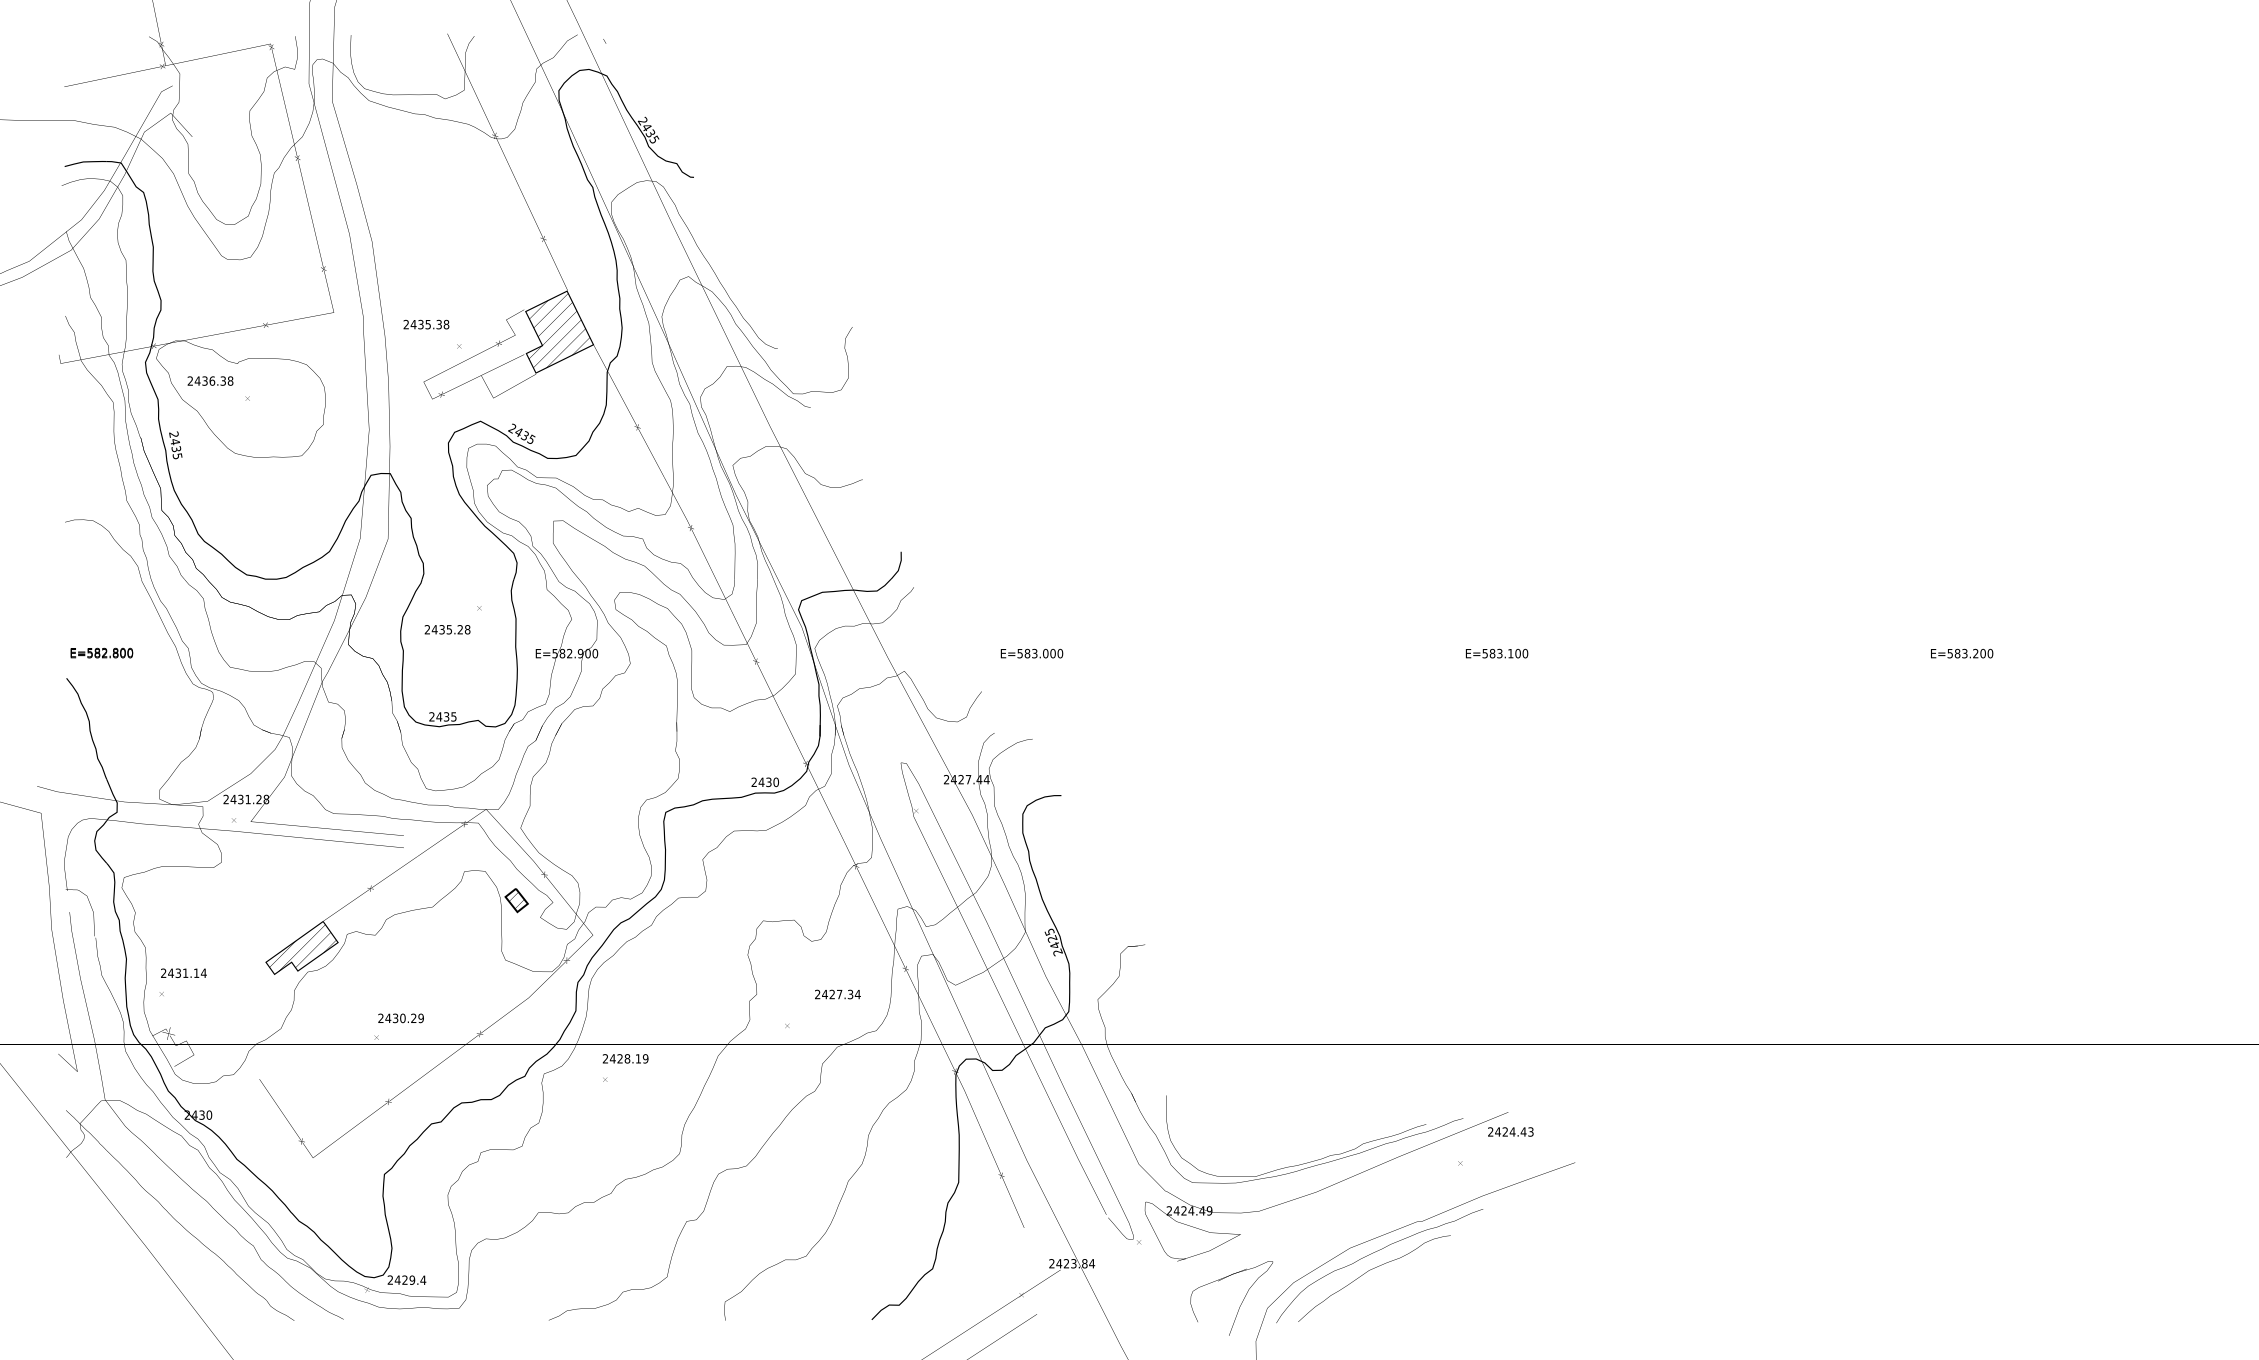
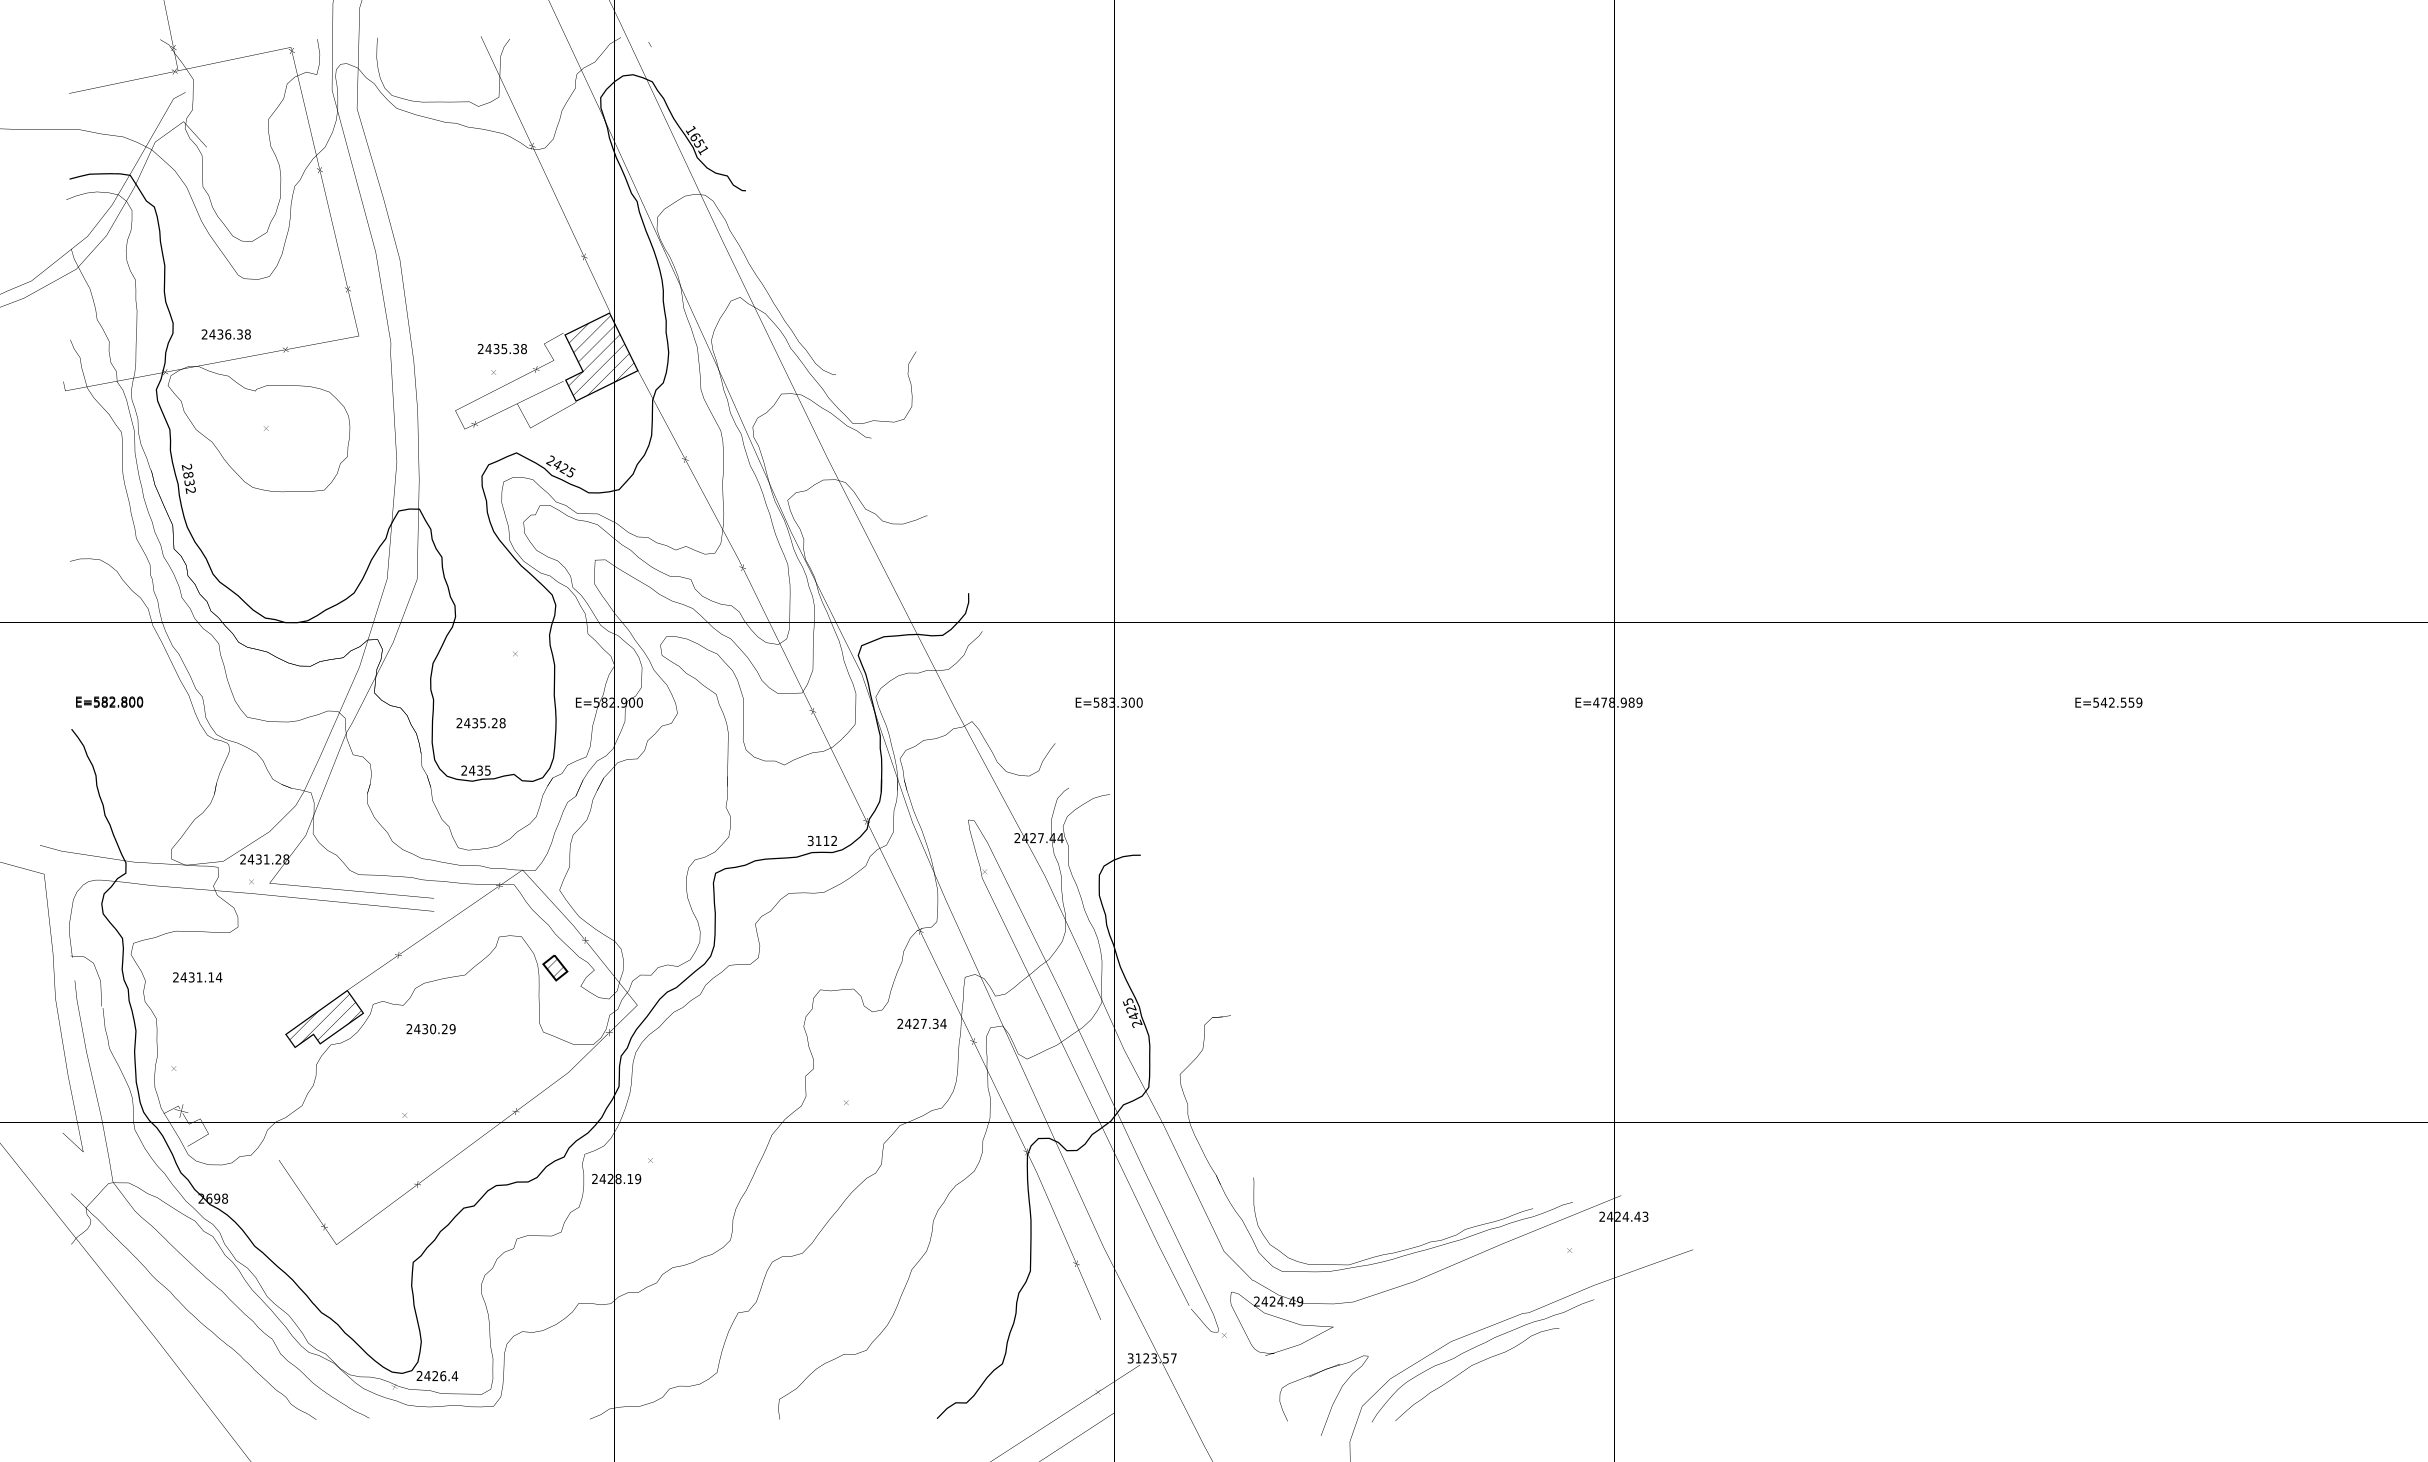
text: (648, 130) -> (697, 140), 2435 -> 1651
text: (426, 324) -> (502, 348), moved
text: (210, 380) -> (226, 333), moved
text: (524, 435) -> (563, 468), 2435 -> 2425
text: (176, 449) -> (189, 483), 2435 -> 2832
text: (447, 629) -> (480, 722), moved
text: (1045, 653) -> (1123, 702), E=583.000 -> E=583.300
text: (1505, 653) -> (1618, 702), E=583.100 -> E=478.989
text: (1973, 653) -> (2121, 702), E=583.200 -> E=542.559
text: (765, 782) -> (822, 841), 2430 -> 3112
text: (183, 972) -> (197, 976), moved
text: (837, 994) -> (921, 1023), moved
text: (400, 1018) -> (430, 1029), moved
text: (625, 1058) -> (616, 1178), moved
text: (201, 1114) -> (216, 1198), 2430 -> 2698
text: (1072, 1263) -> (1152, 1358), 2423.84 -> 3123.57
text: (412, 1279) -> (443, 1375), 2429.4 -> 2426.4

